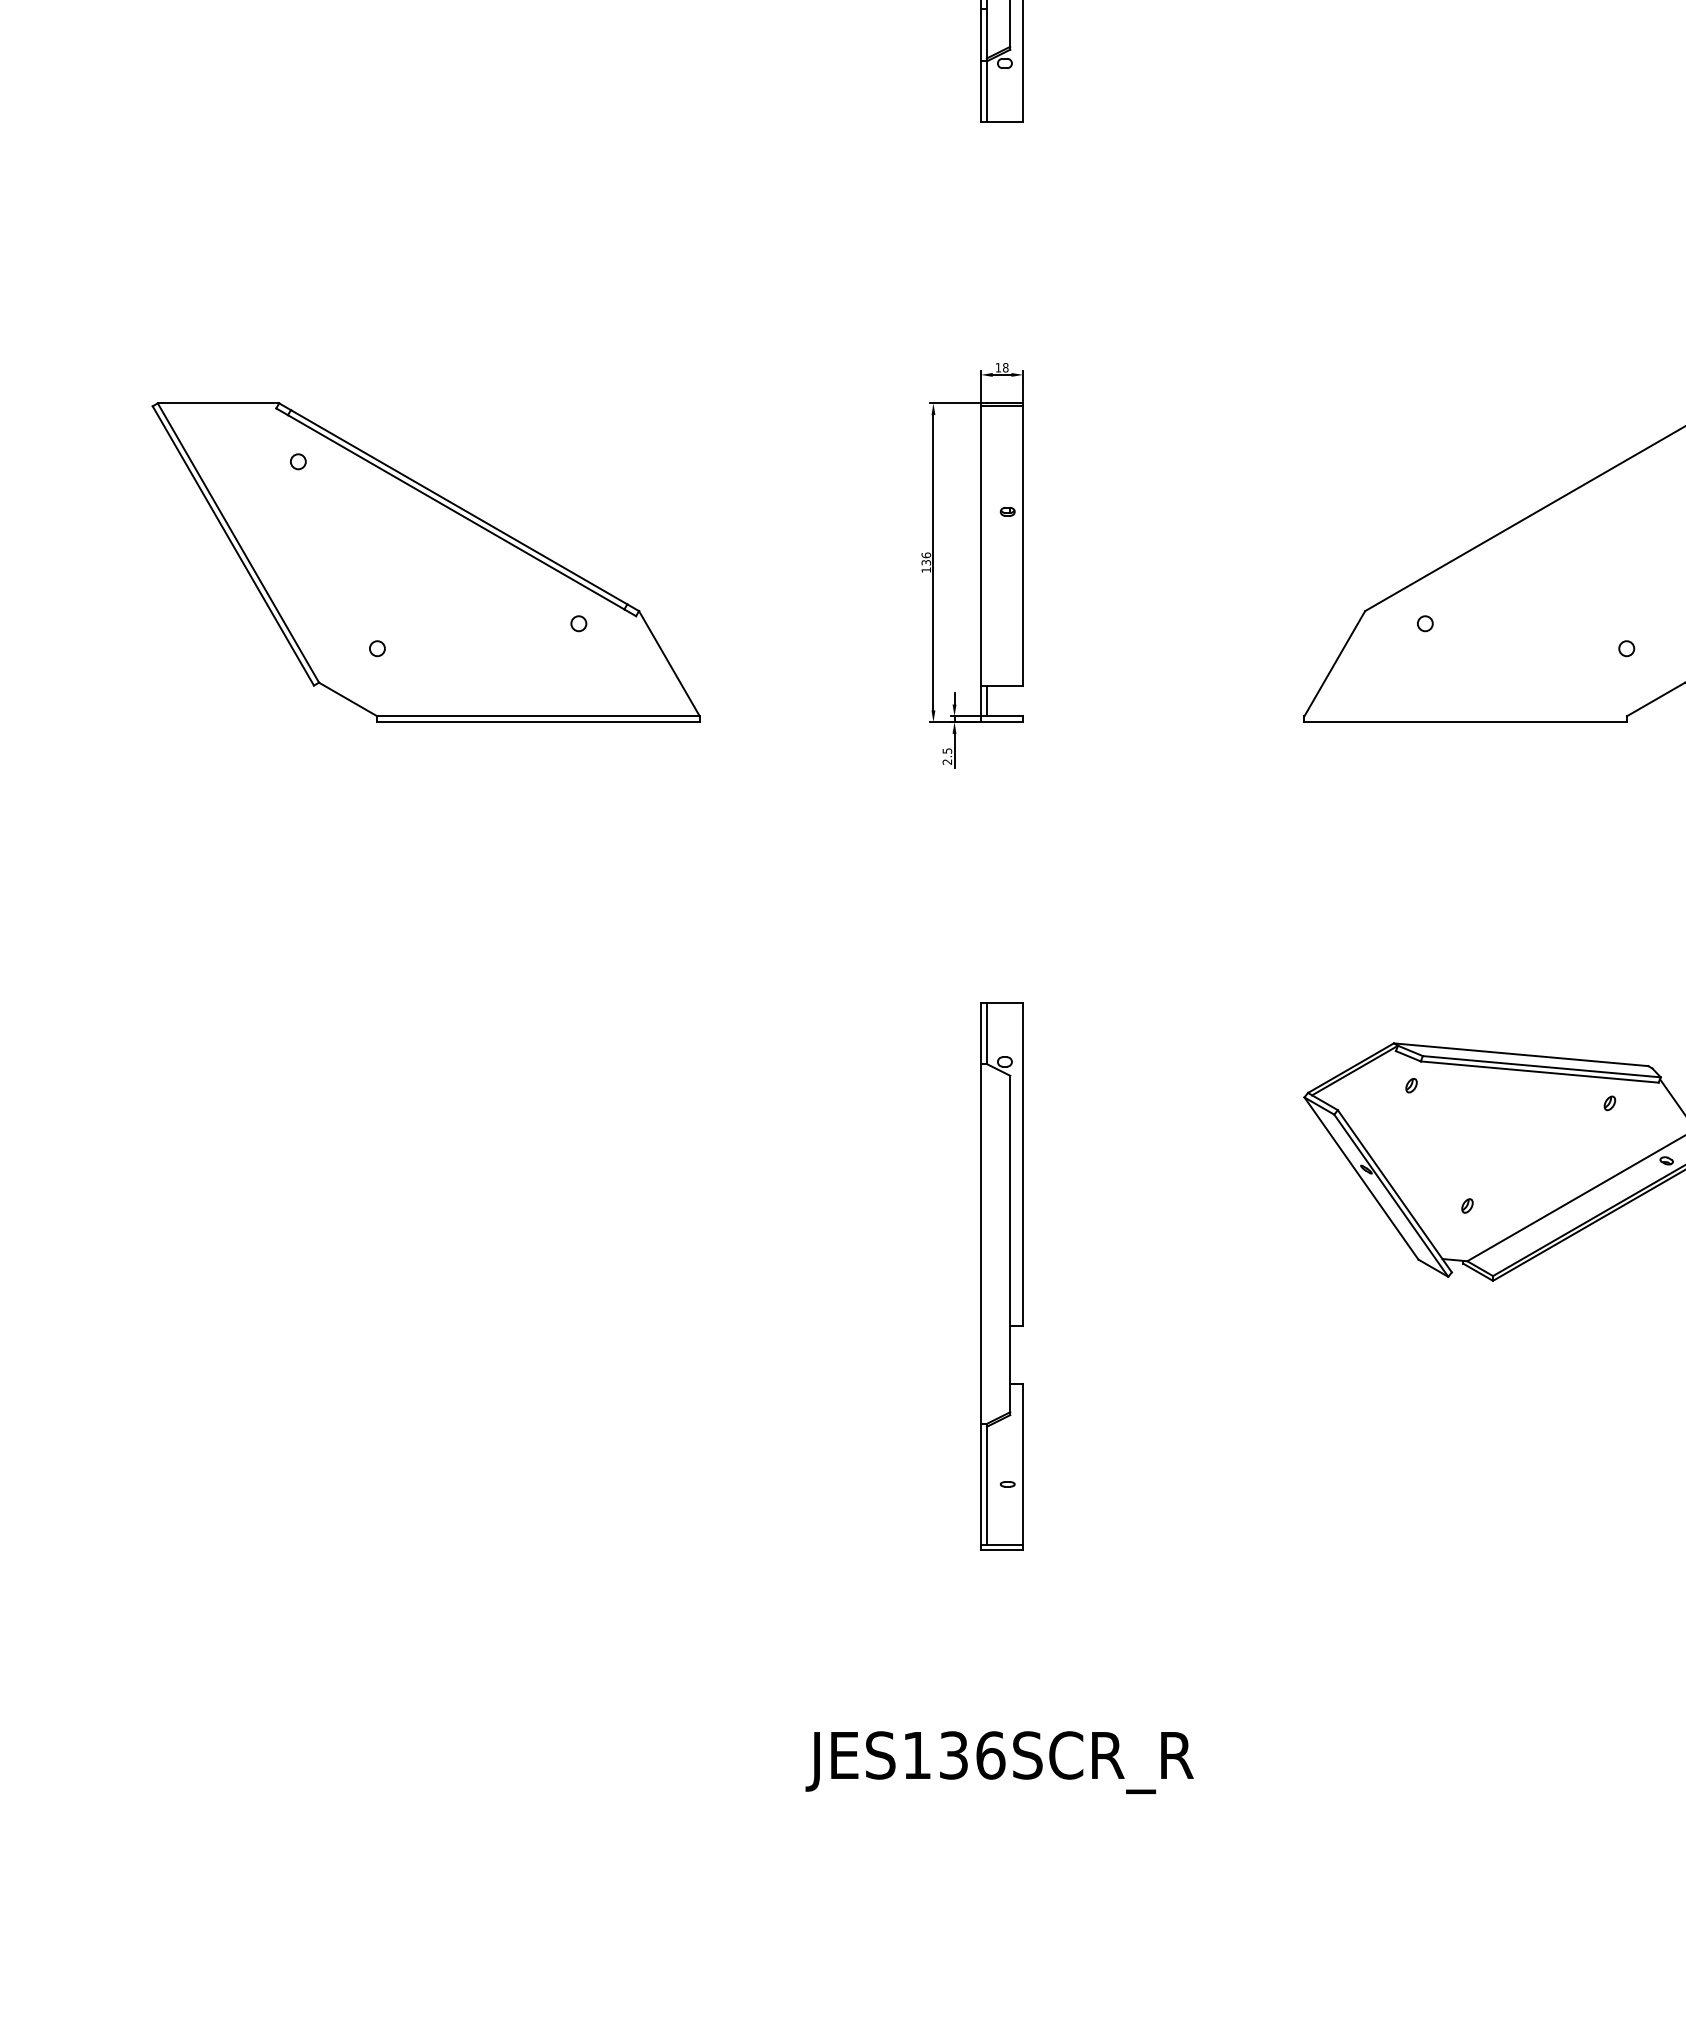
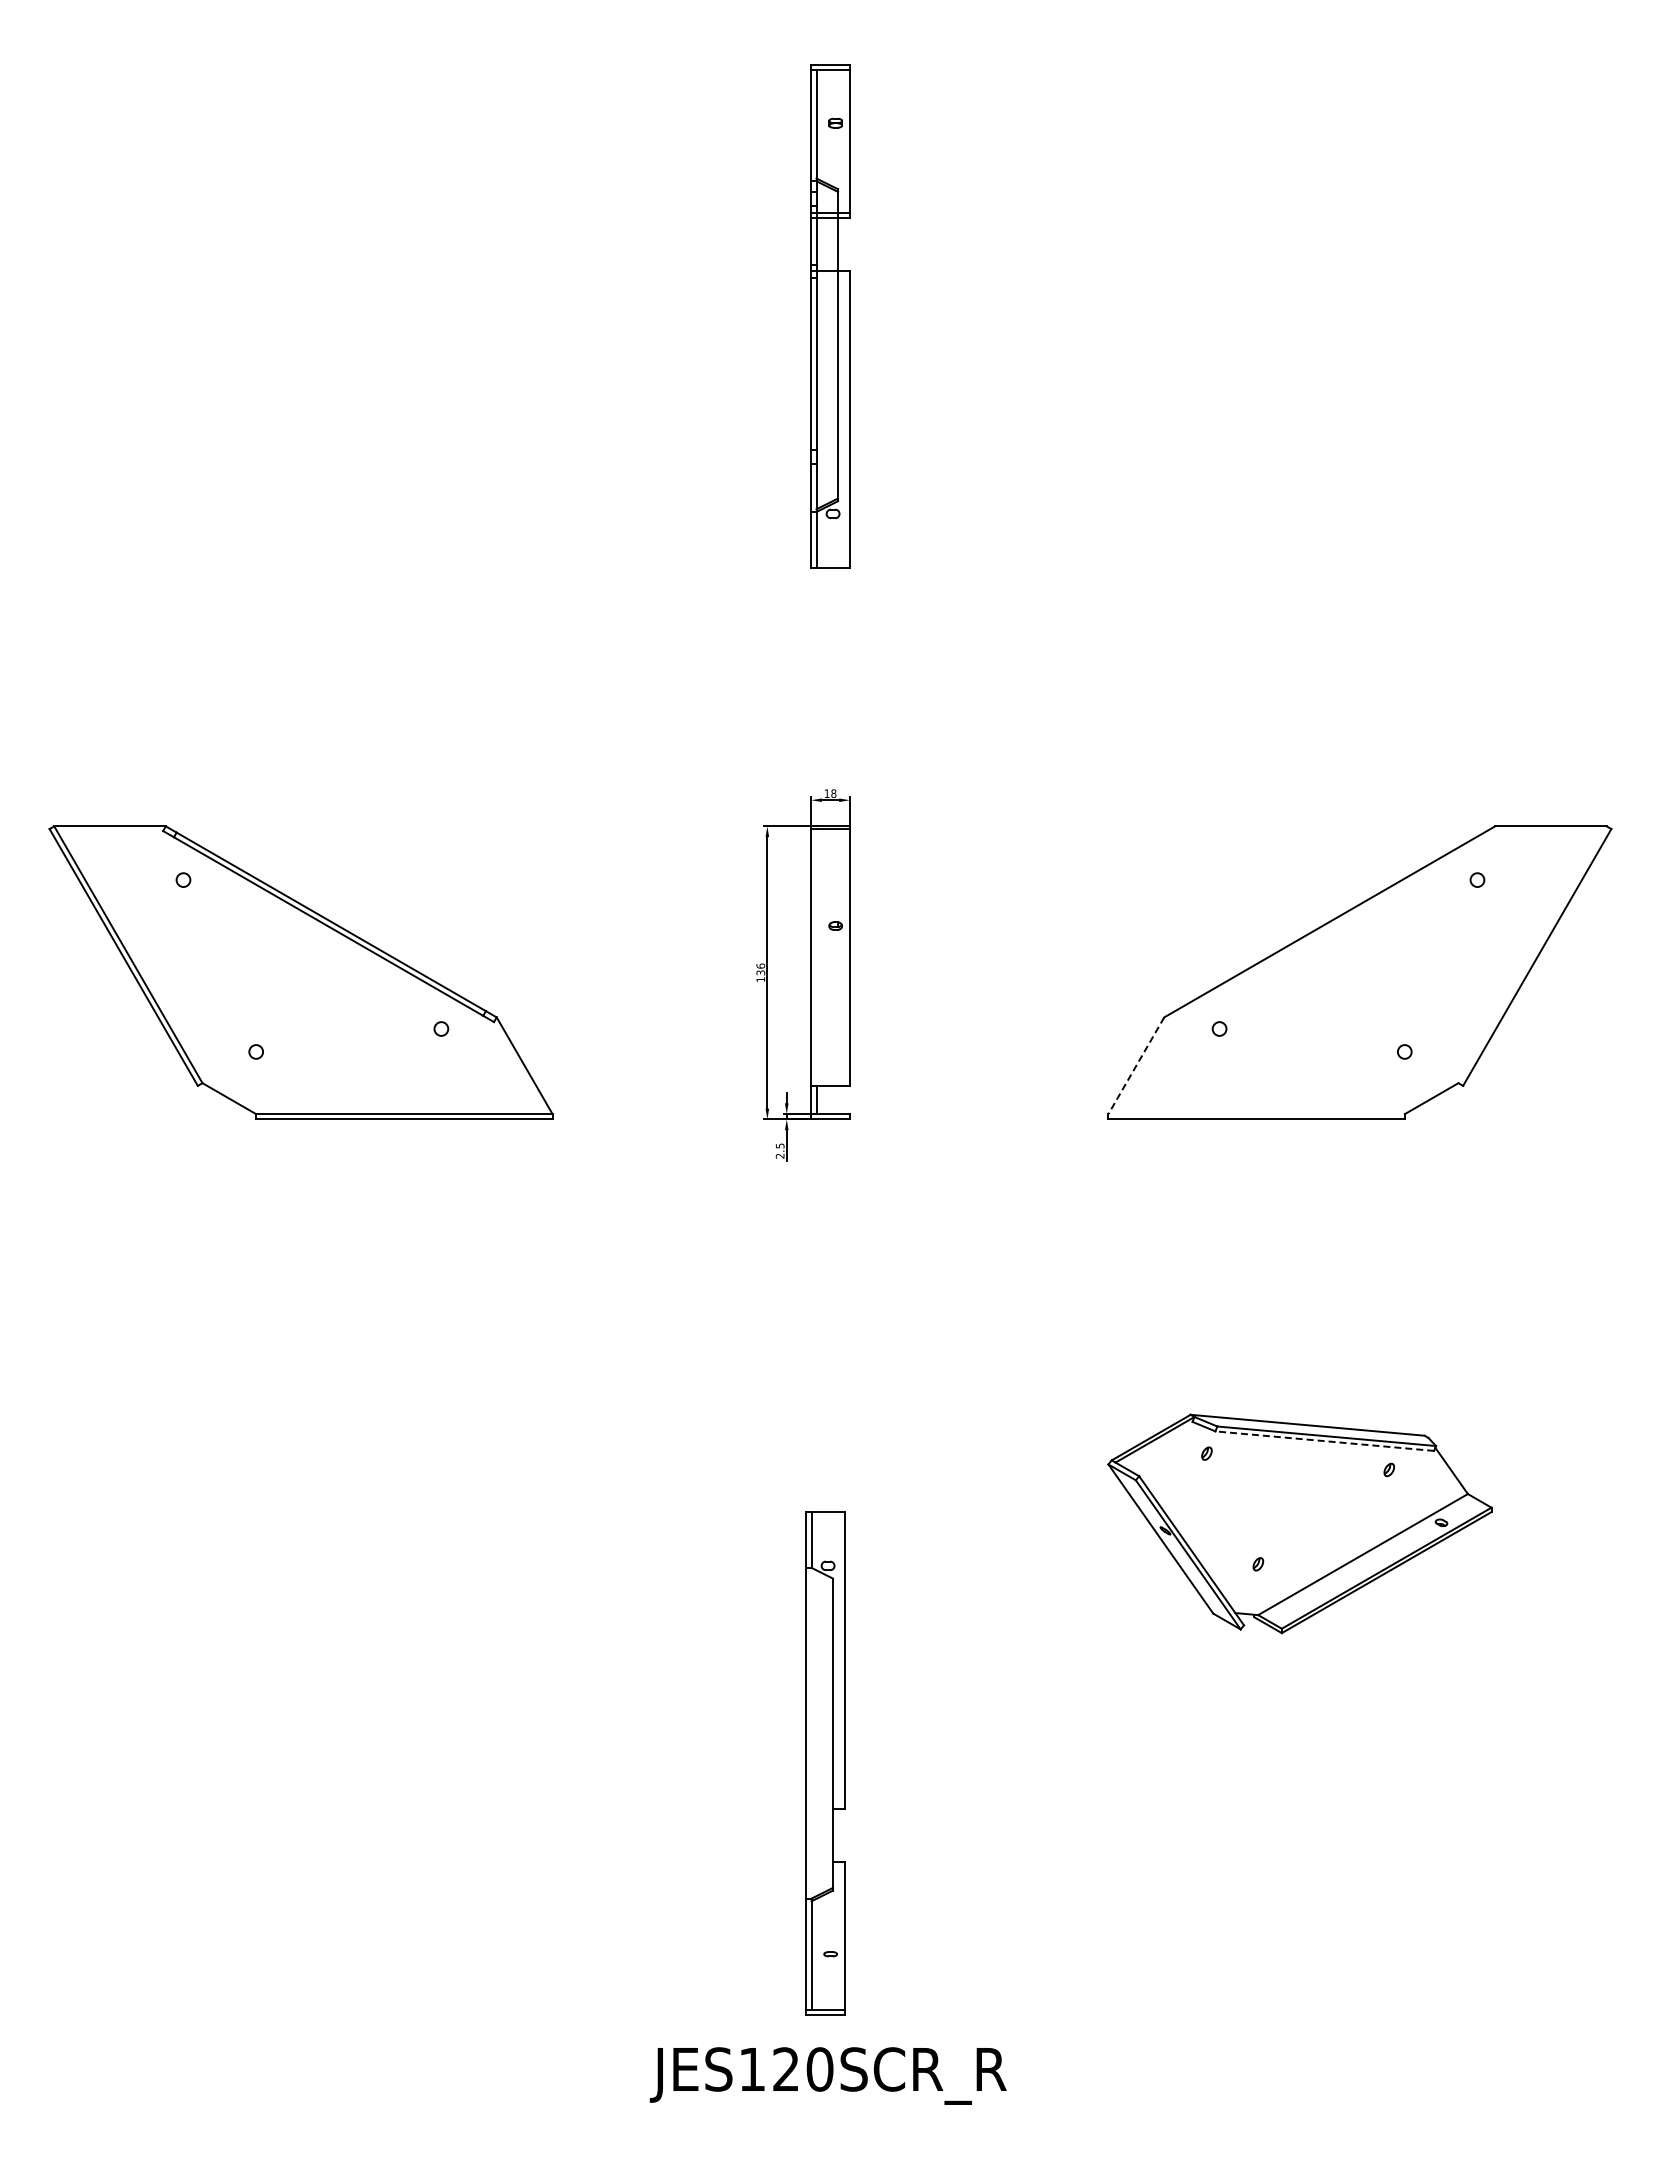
line: (1334, 663) -> (1136, 1065), solid -> dashed
line: (1539, 1072) -> (1324, 1441), solid -> dashed
part: (1002, 1276) -> (825, 1763), moved
text: (972, 1755) -> (803, 2069), JES136SCR_R -> JES120SCR_R

